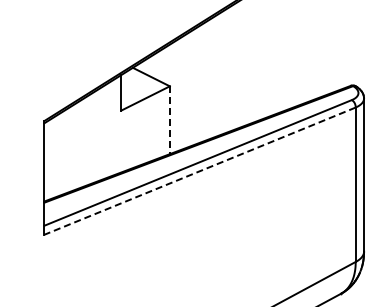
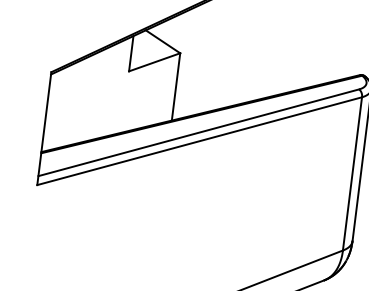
line: (169, 120) -> (175, 87), dashed -> solid
line: (199, 171) -> (199, 141), dashed -> solid

